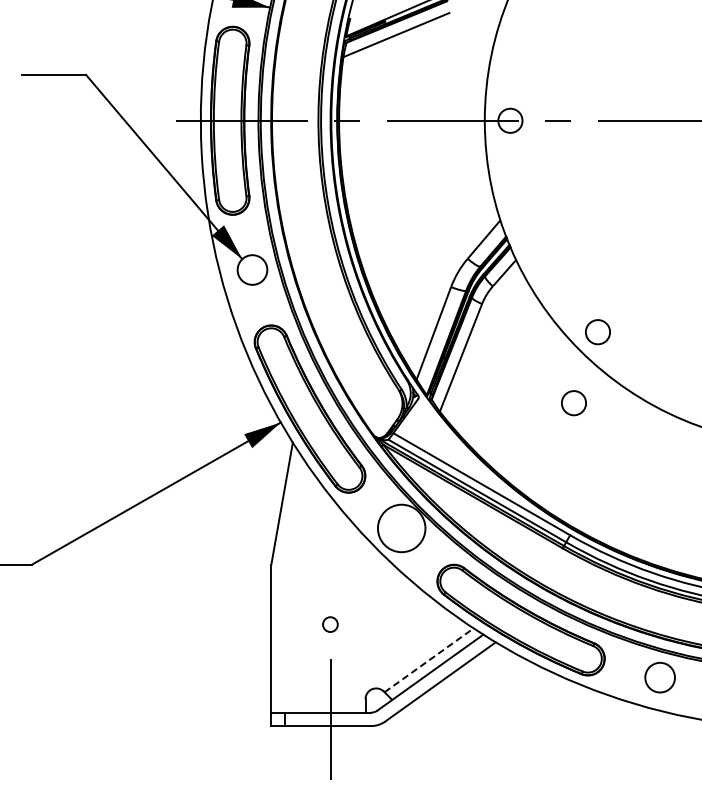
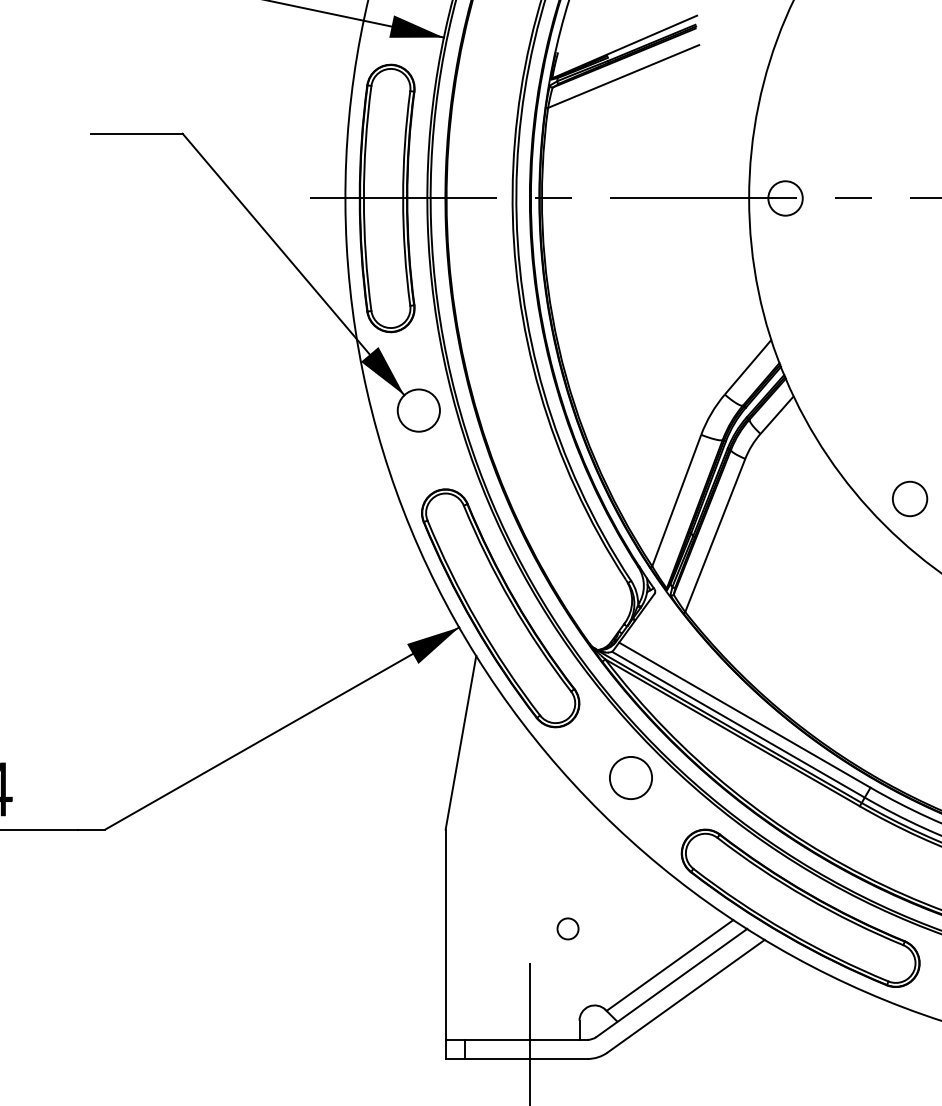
circle: (573, 403) -> (875, 600), removed
circle: (401, 528) -> (630, 778), size x0.62
circle: (330, 624) -> (568, 928), moved
line: (429, 660) -> (670, 965), dashed -> solid

